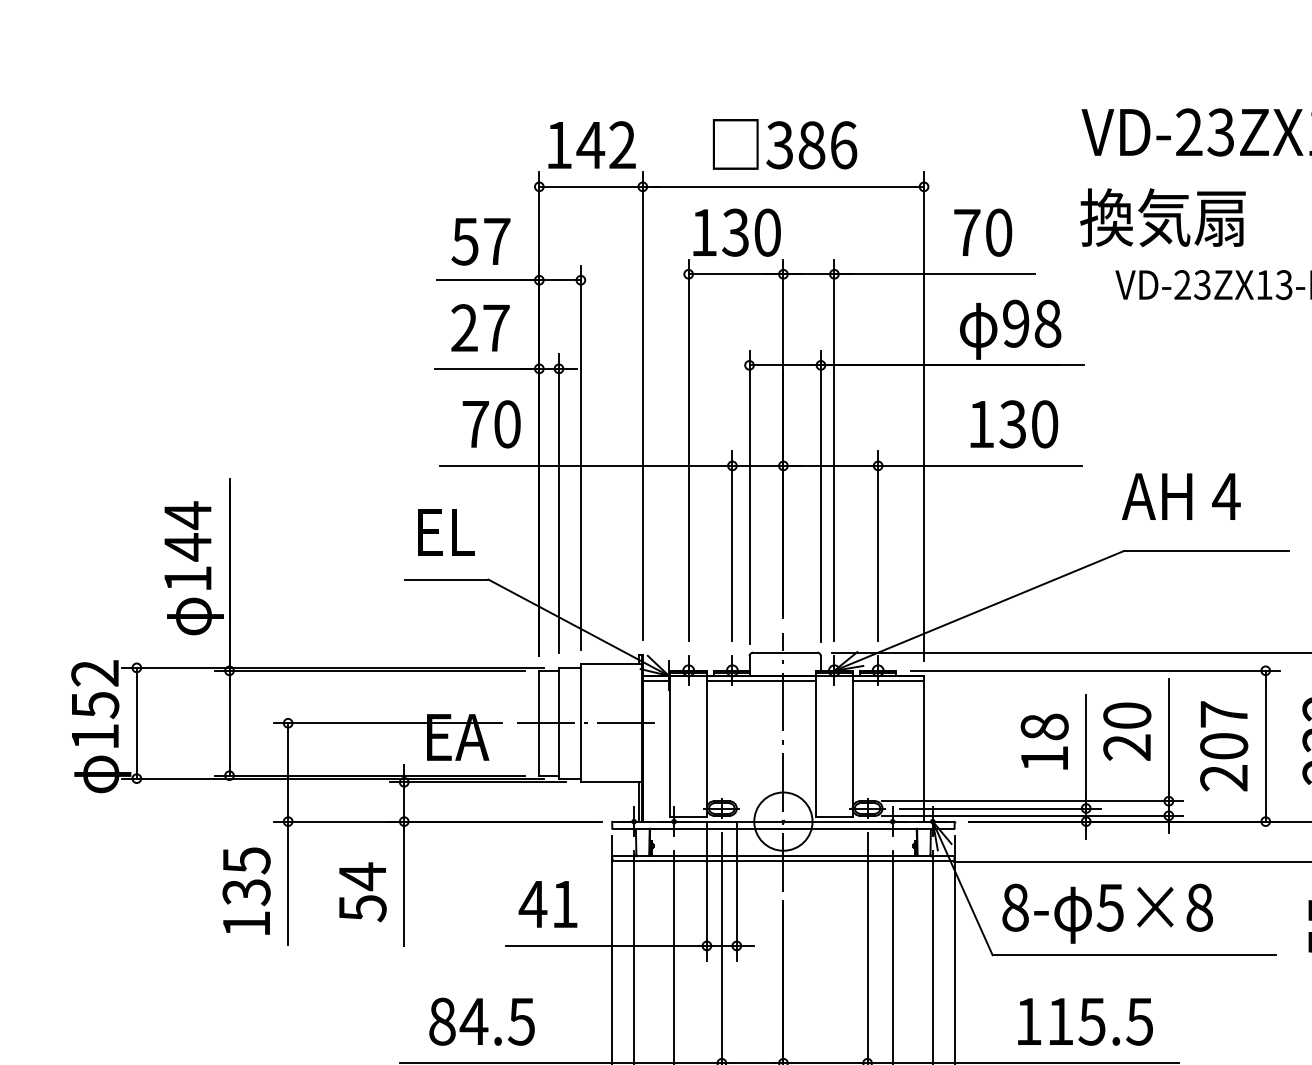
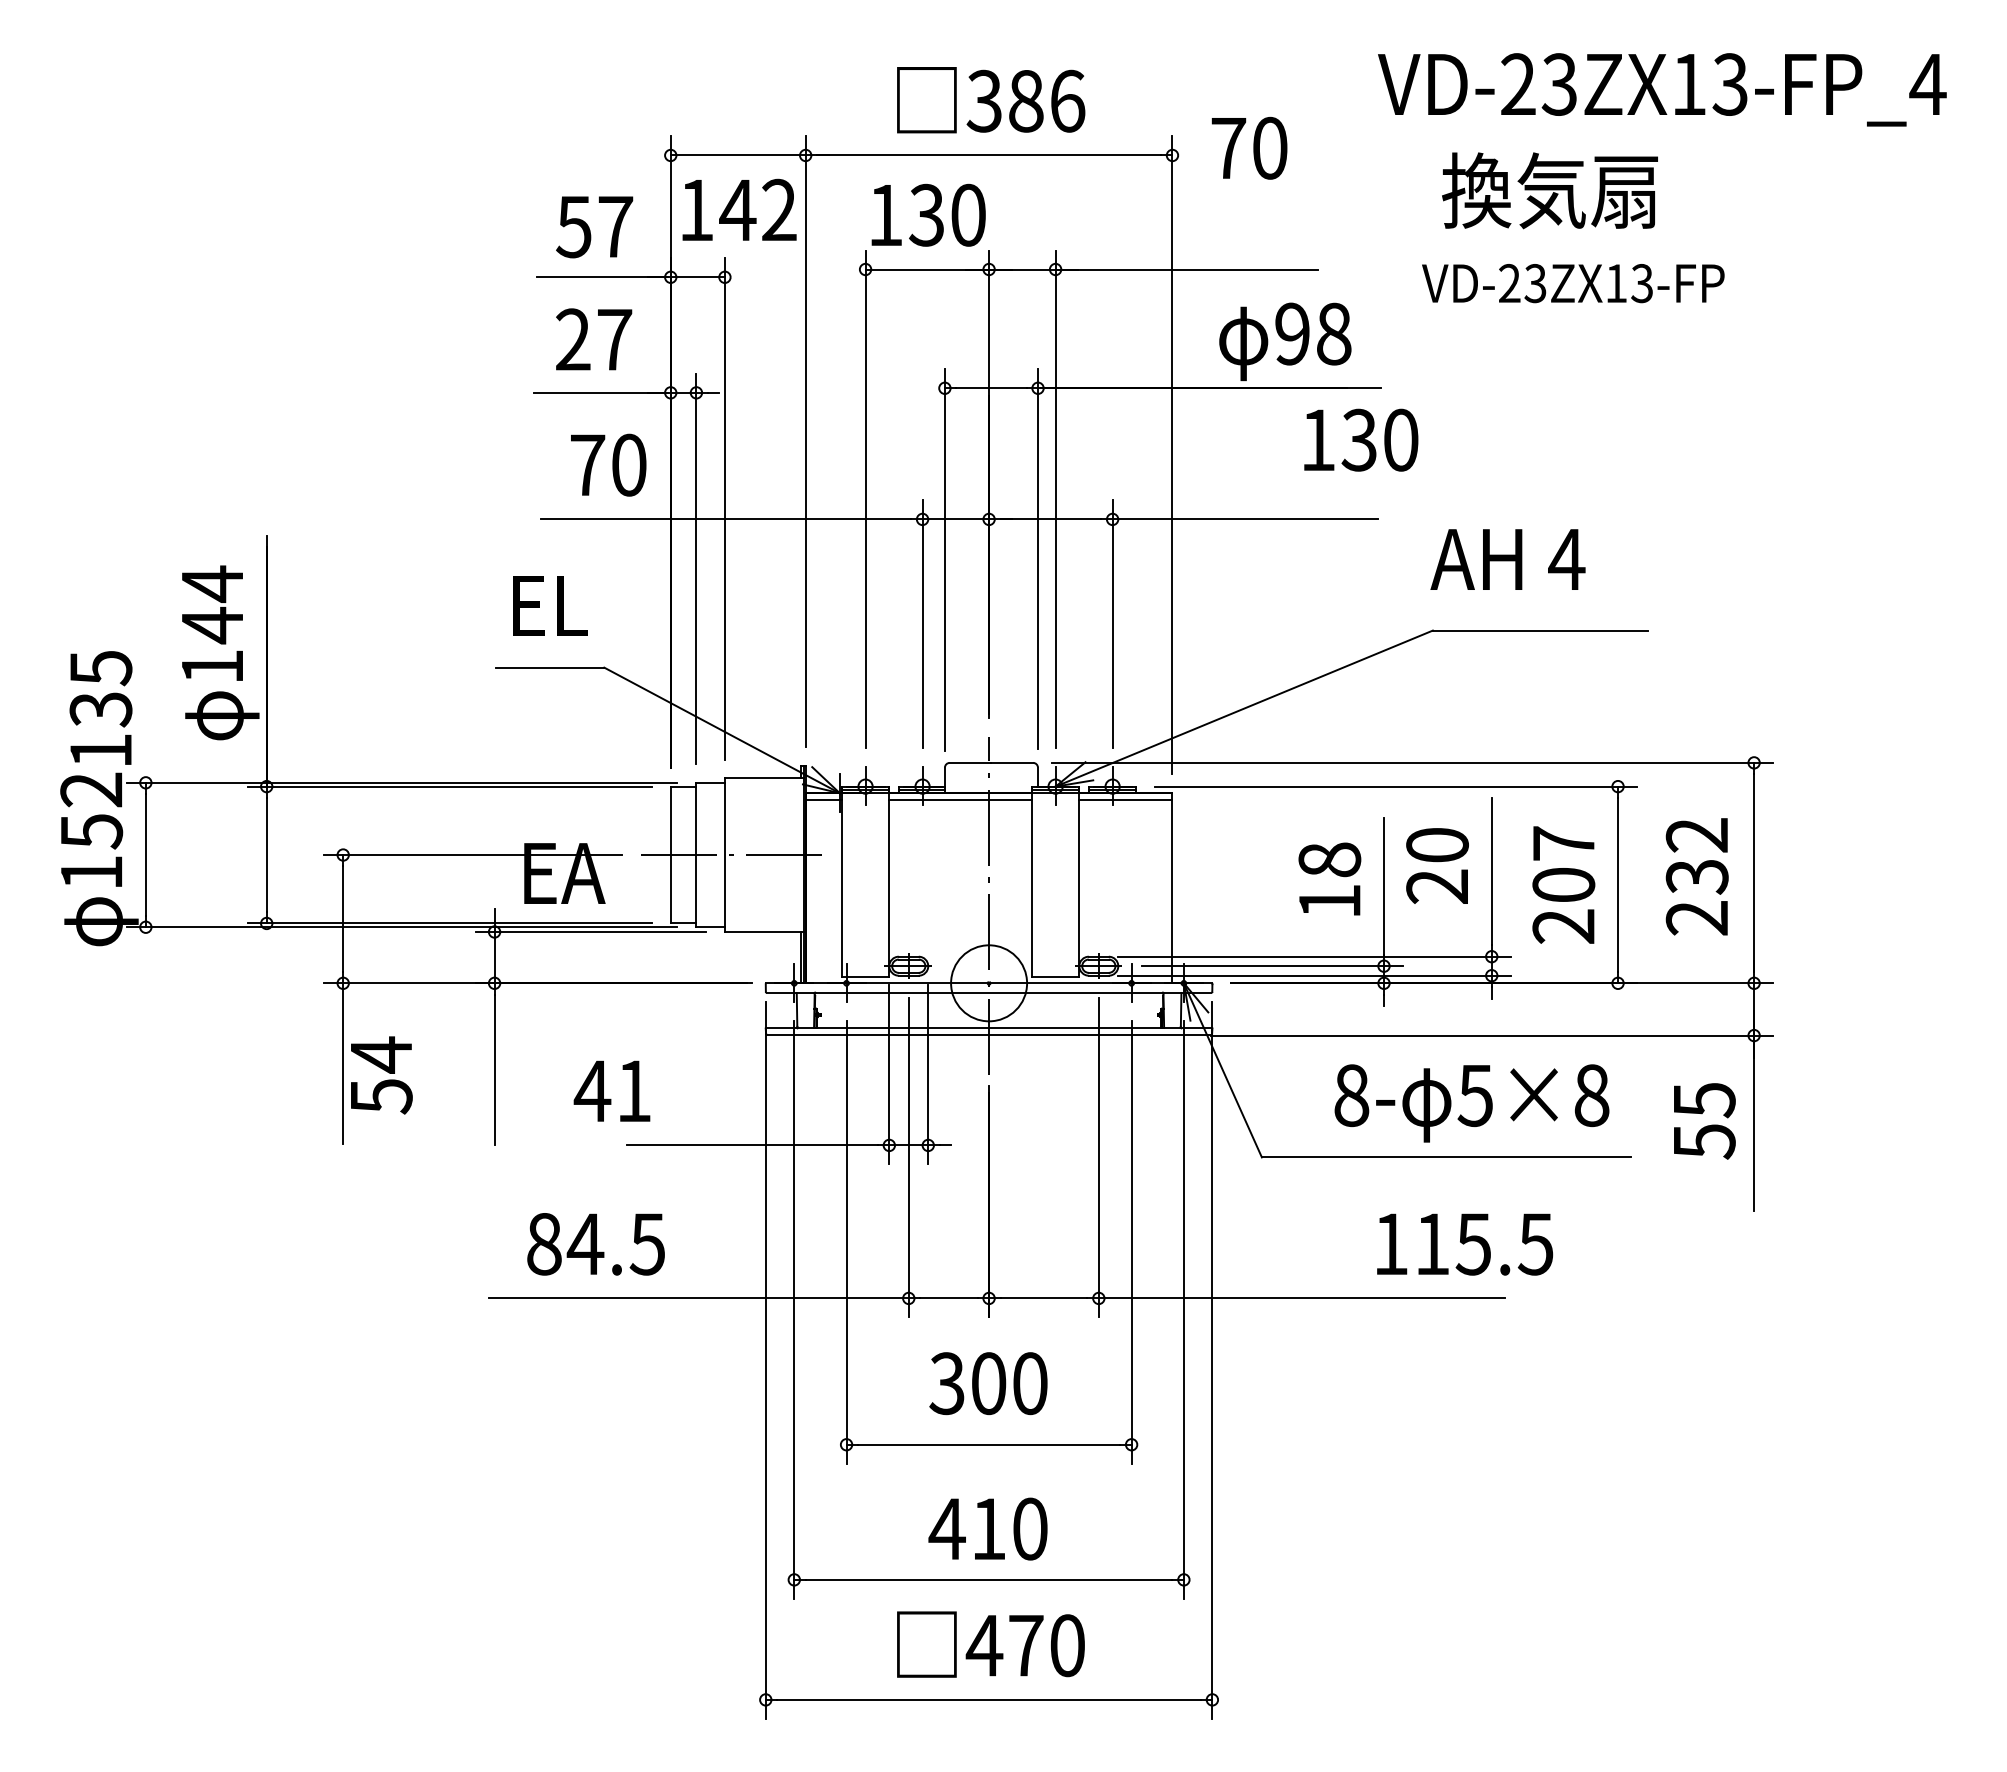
text: (592, 144) -> (739, 209), moved
text: (1162, 217) -> (1549, 190), moved
text: (983, 232) -> (1249, 147), moved
text: (1014, 423) -> (1361, 439), moved
text: (246, 890) -> (100, 707), moved
text: (362, 892) -> (381, 1075), moved
text: (547, 903) -> (611, 1090), moved
text: (1107, 913) -> (1471, 1103), moved
text: (1085, 1021) -> (1465, 1244), moved

